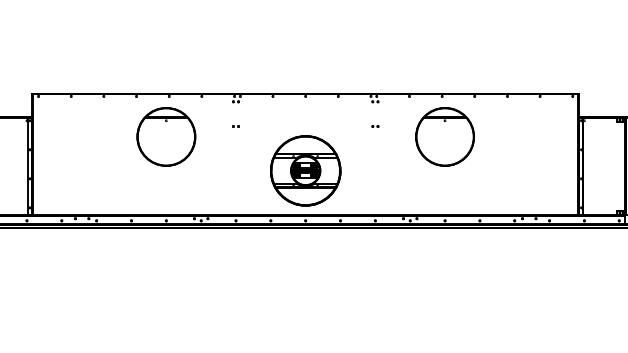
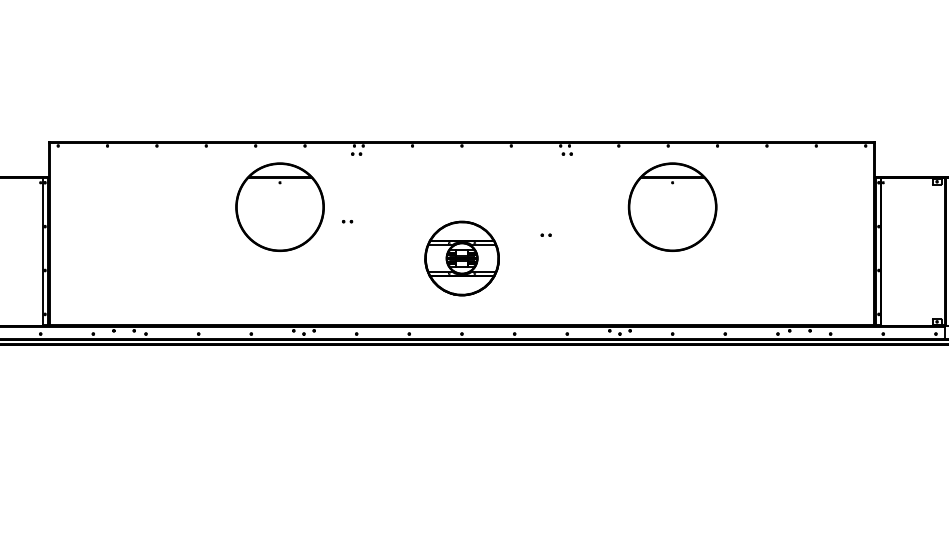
part: (235, 126) -> (346, 221), moved
part: (375, 126) -> (546, 235), moved
part: (166, 136) -> (280, 206), moved
part: (305, 170) -> (461, 257), size x0.7

